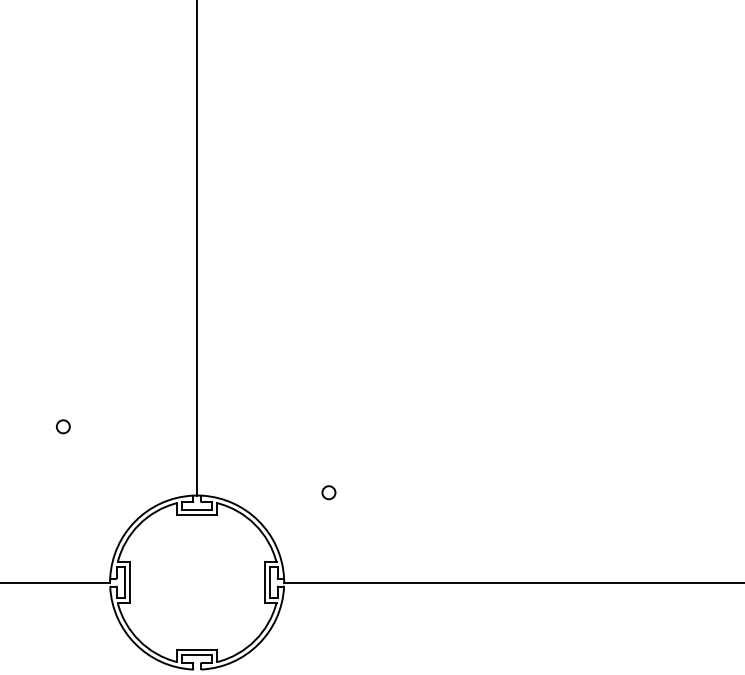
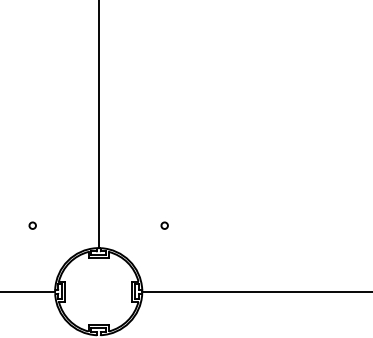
circle: (62, 426) -> (32, 225), moved
circle: (328, 492) -> (164, 225), moved

